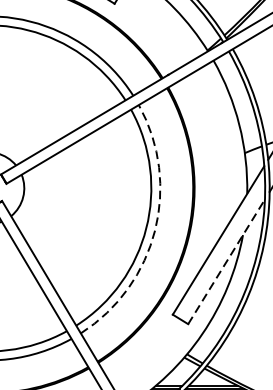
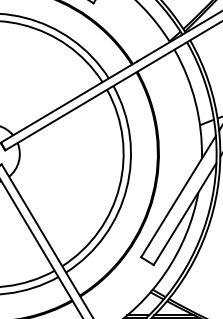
arc: (154, 230) -> (126, 188), dashed -> solid
line: (227, 262) -> (185, 214), dashed -> solid

